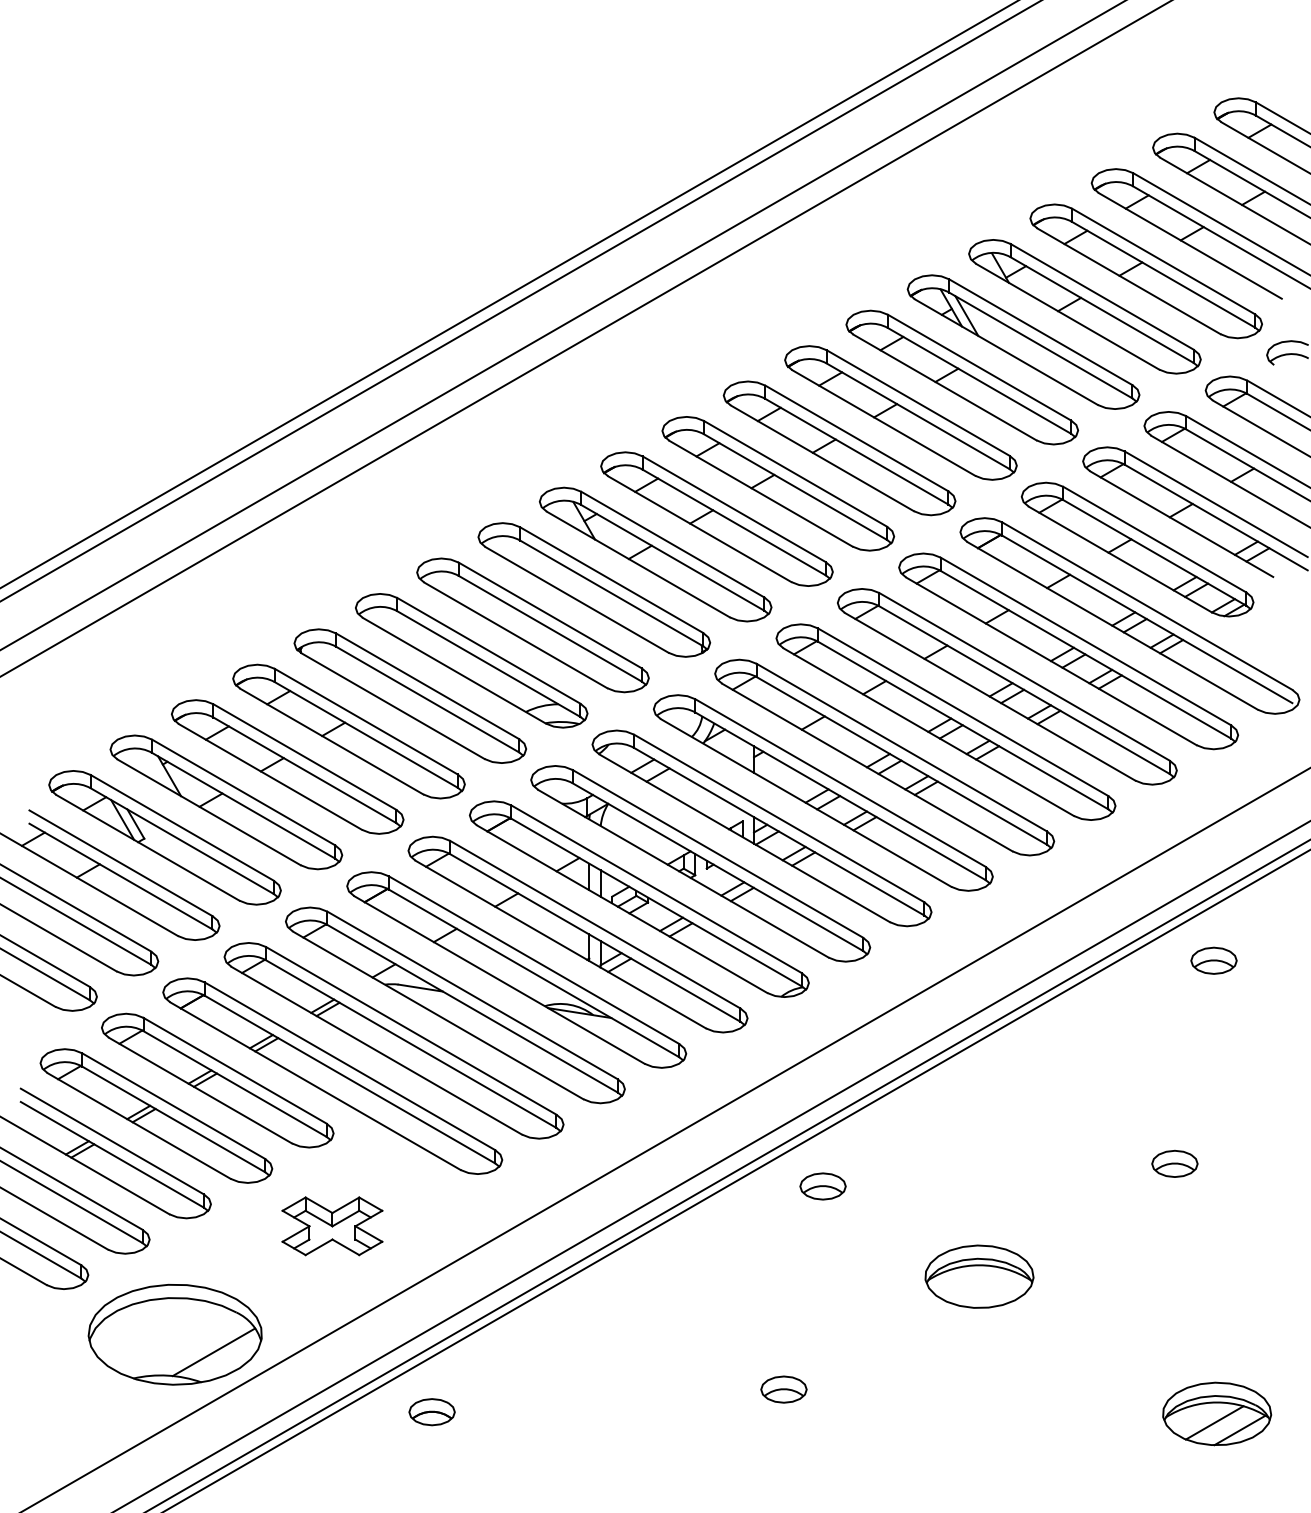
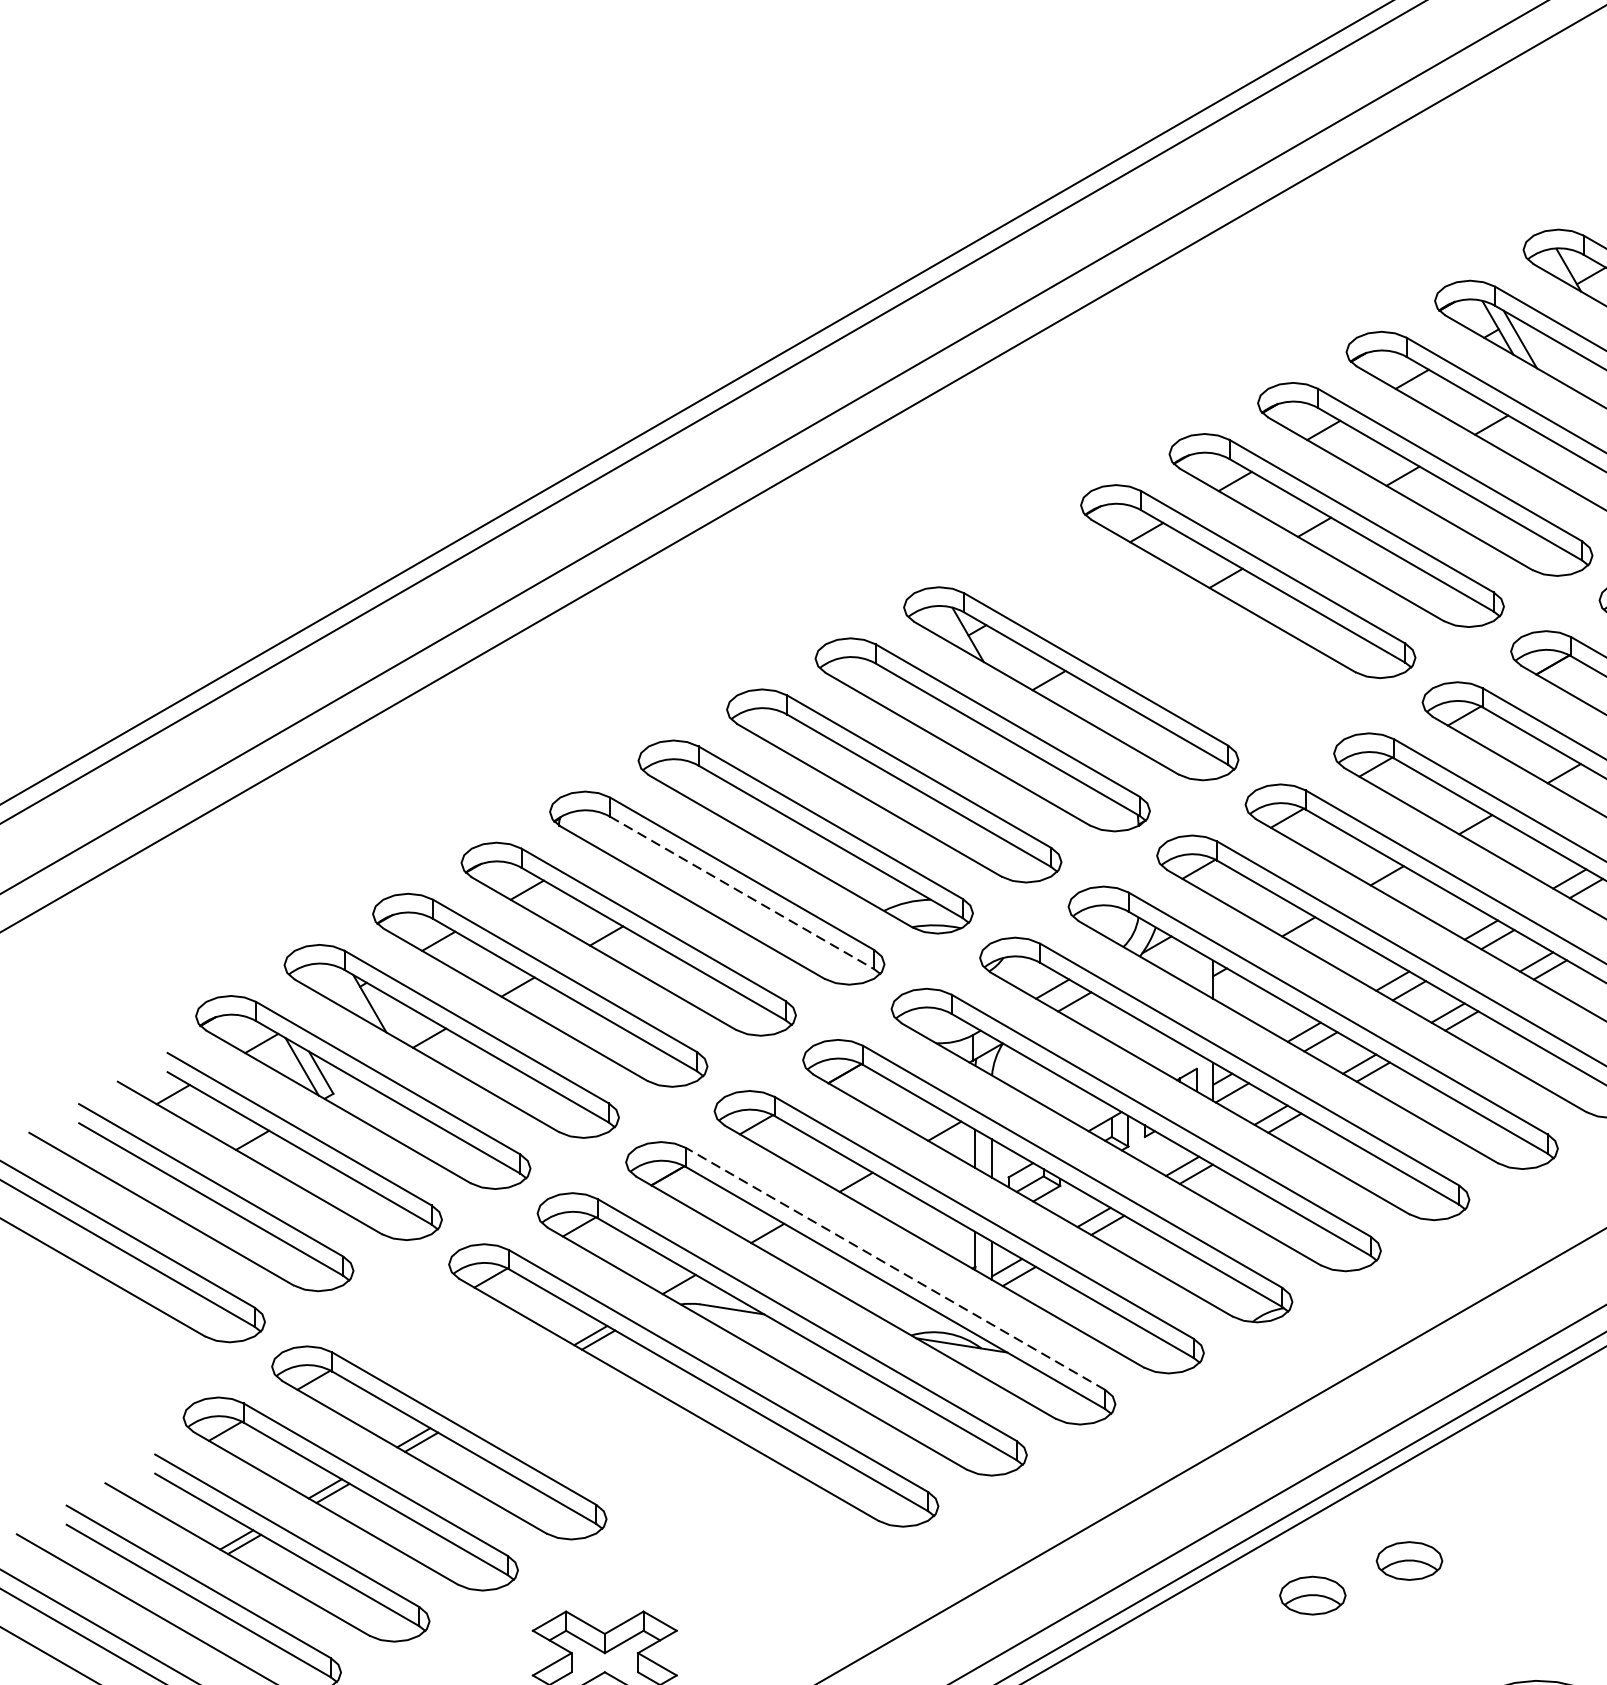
part: (716, 518) -> (1159, 631), removed
line: (427, 699) -> (742, 892), solid -> dashed
line: (533, 960) -> (894, 1269), solid -> dashed
part: (332, 1075) -> (604, 1435), removed
part: (889, 1162) -> (1408, 1561), added

